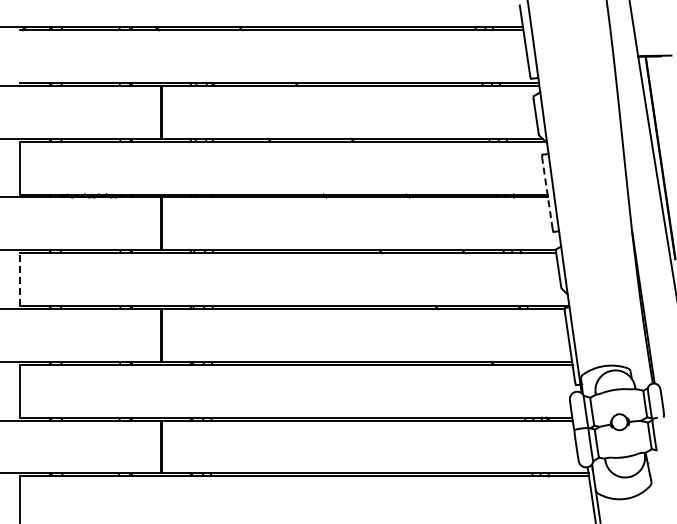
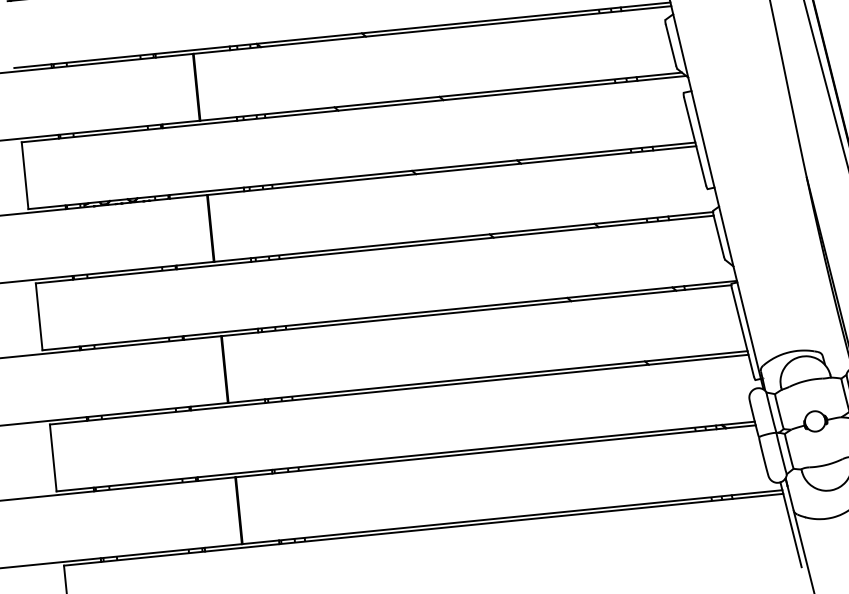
line: (547, 193) -> (695, 141), dashed -> solid
line: (20, 279) -> (39, 316), dashed -> solid

